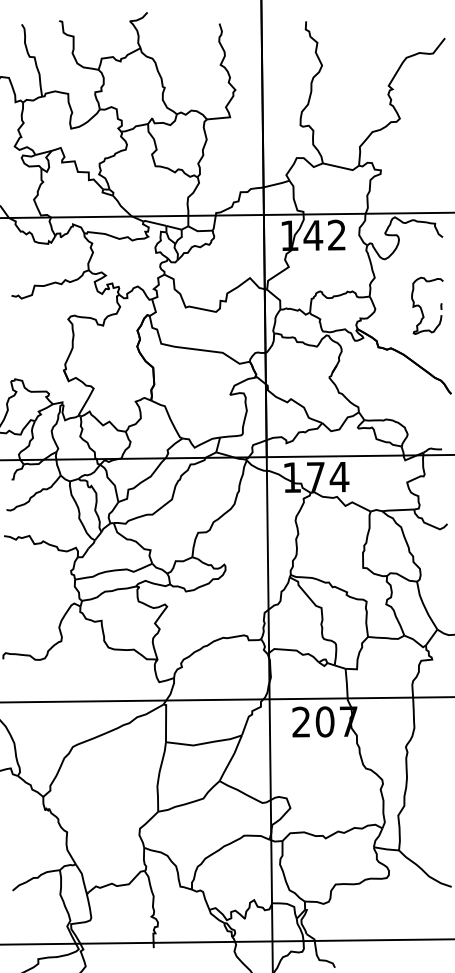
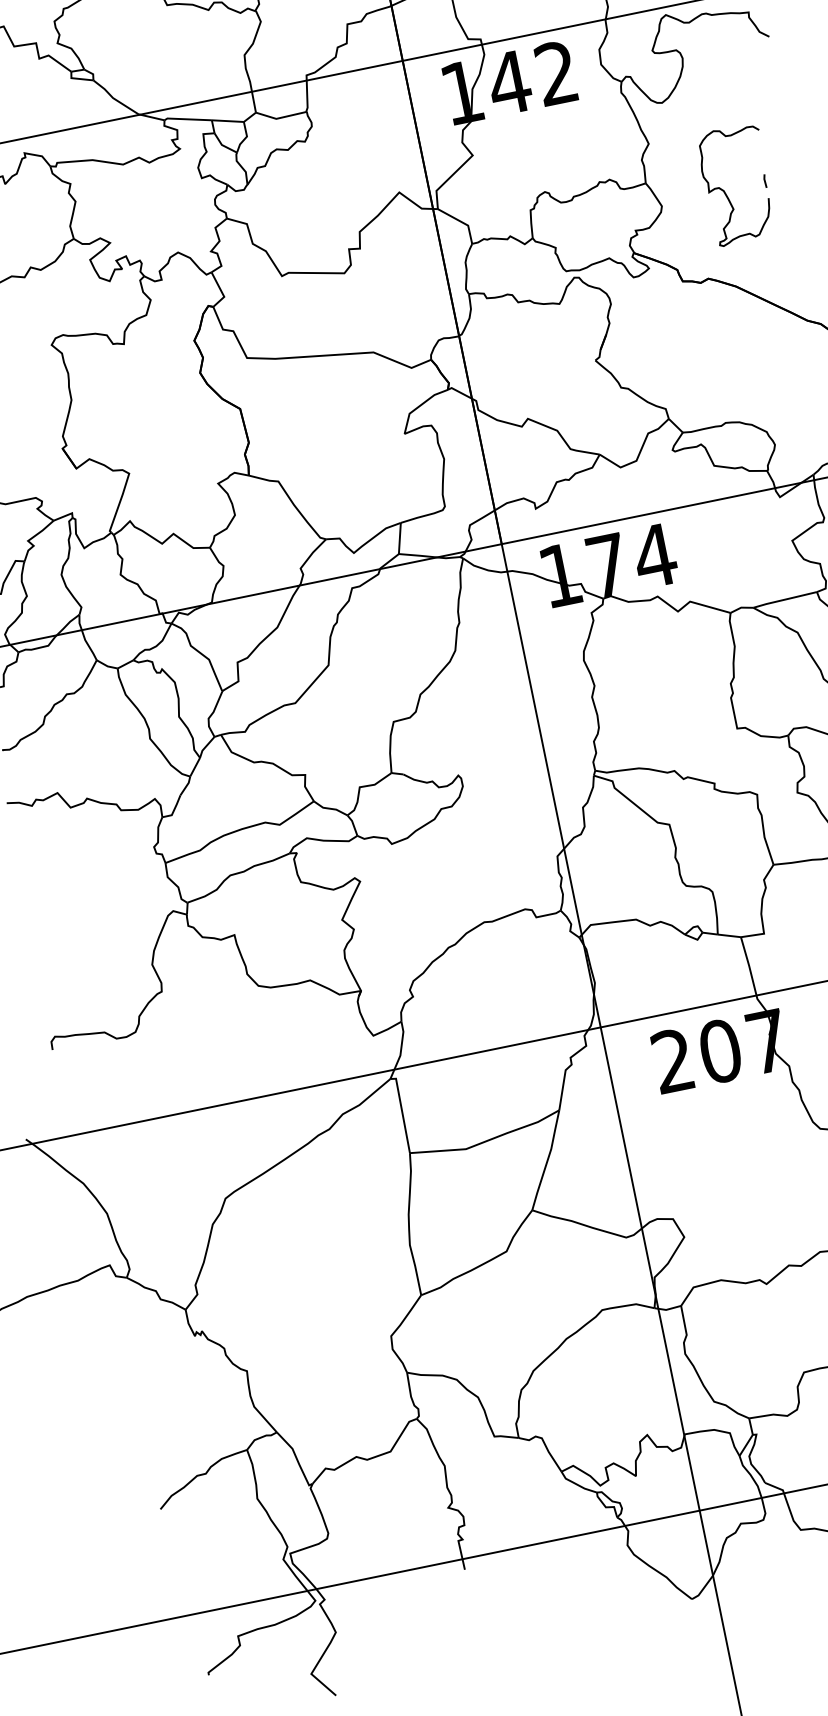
part: (421, 307) -> (725, 190), moved

